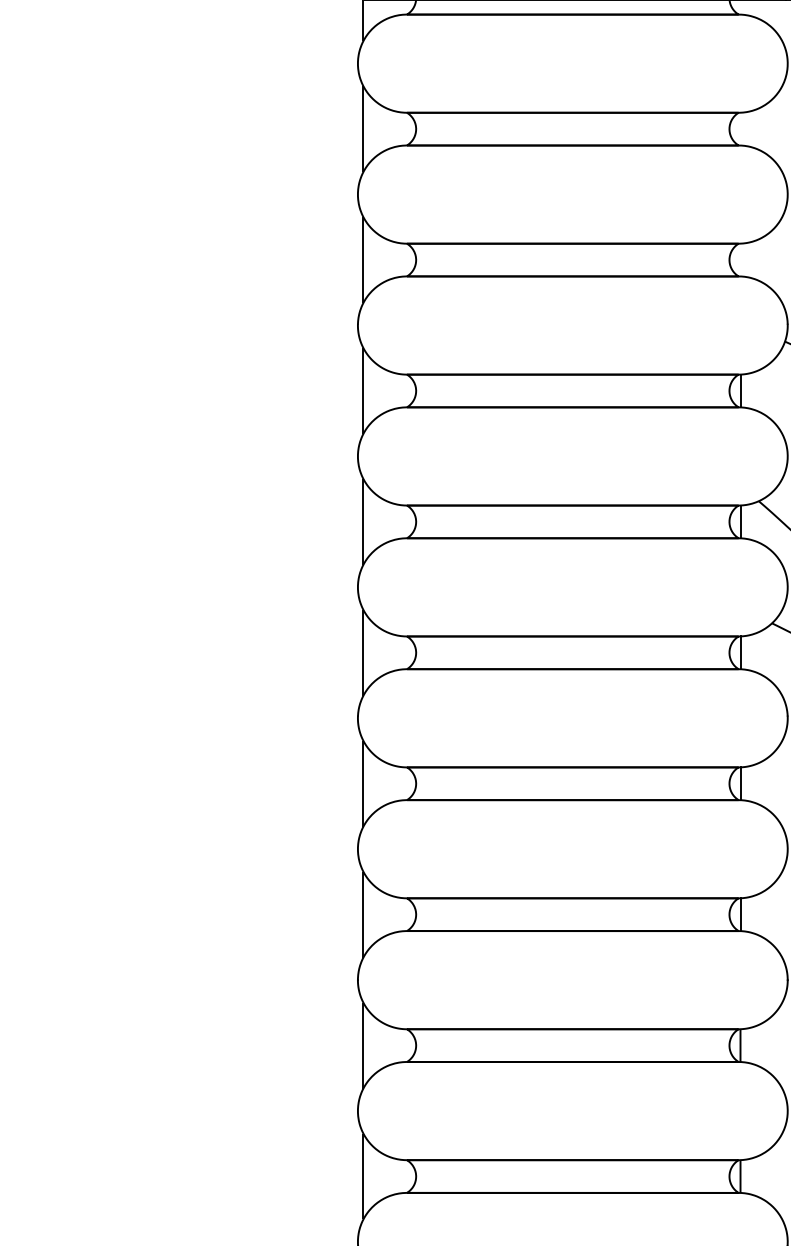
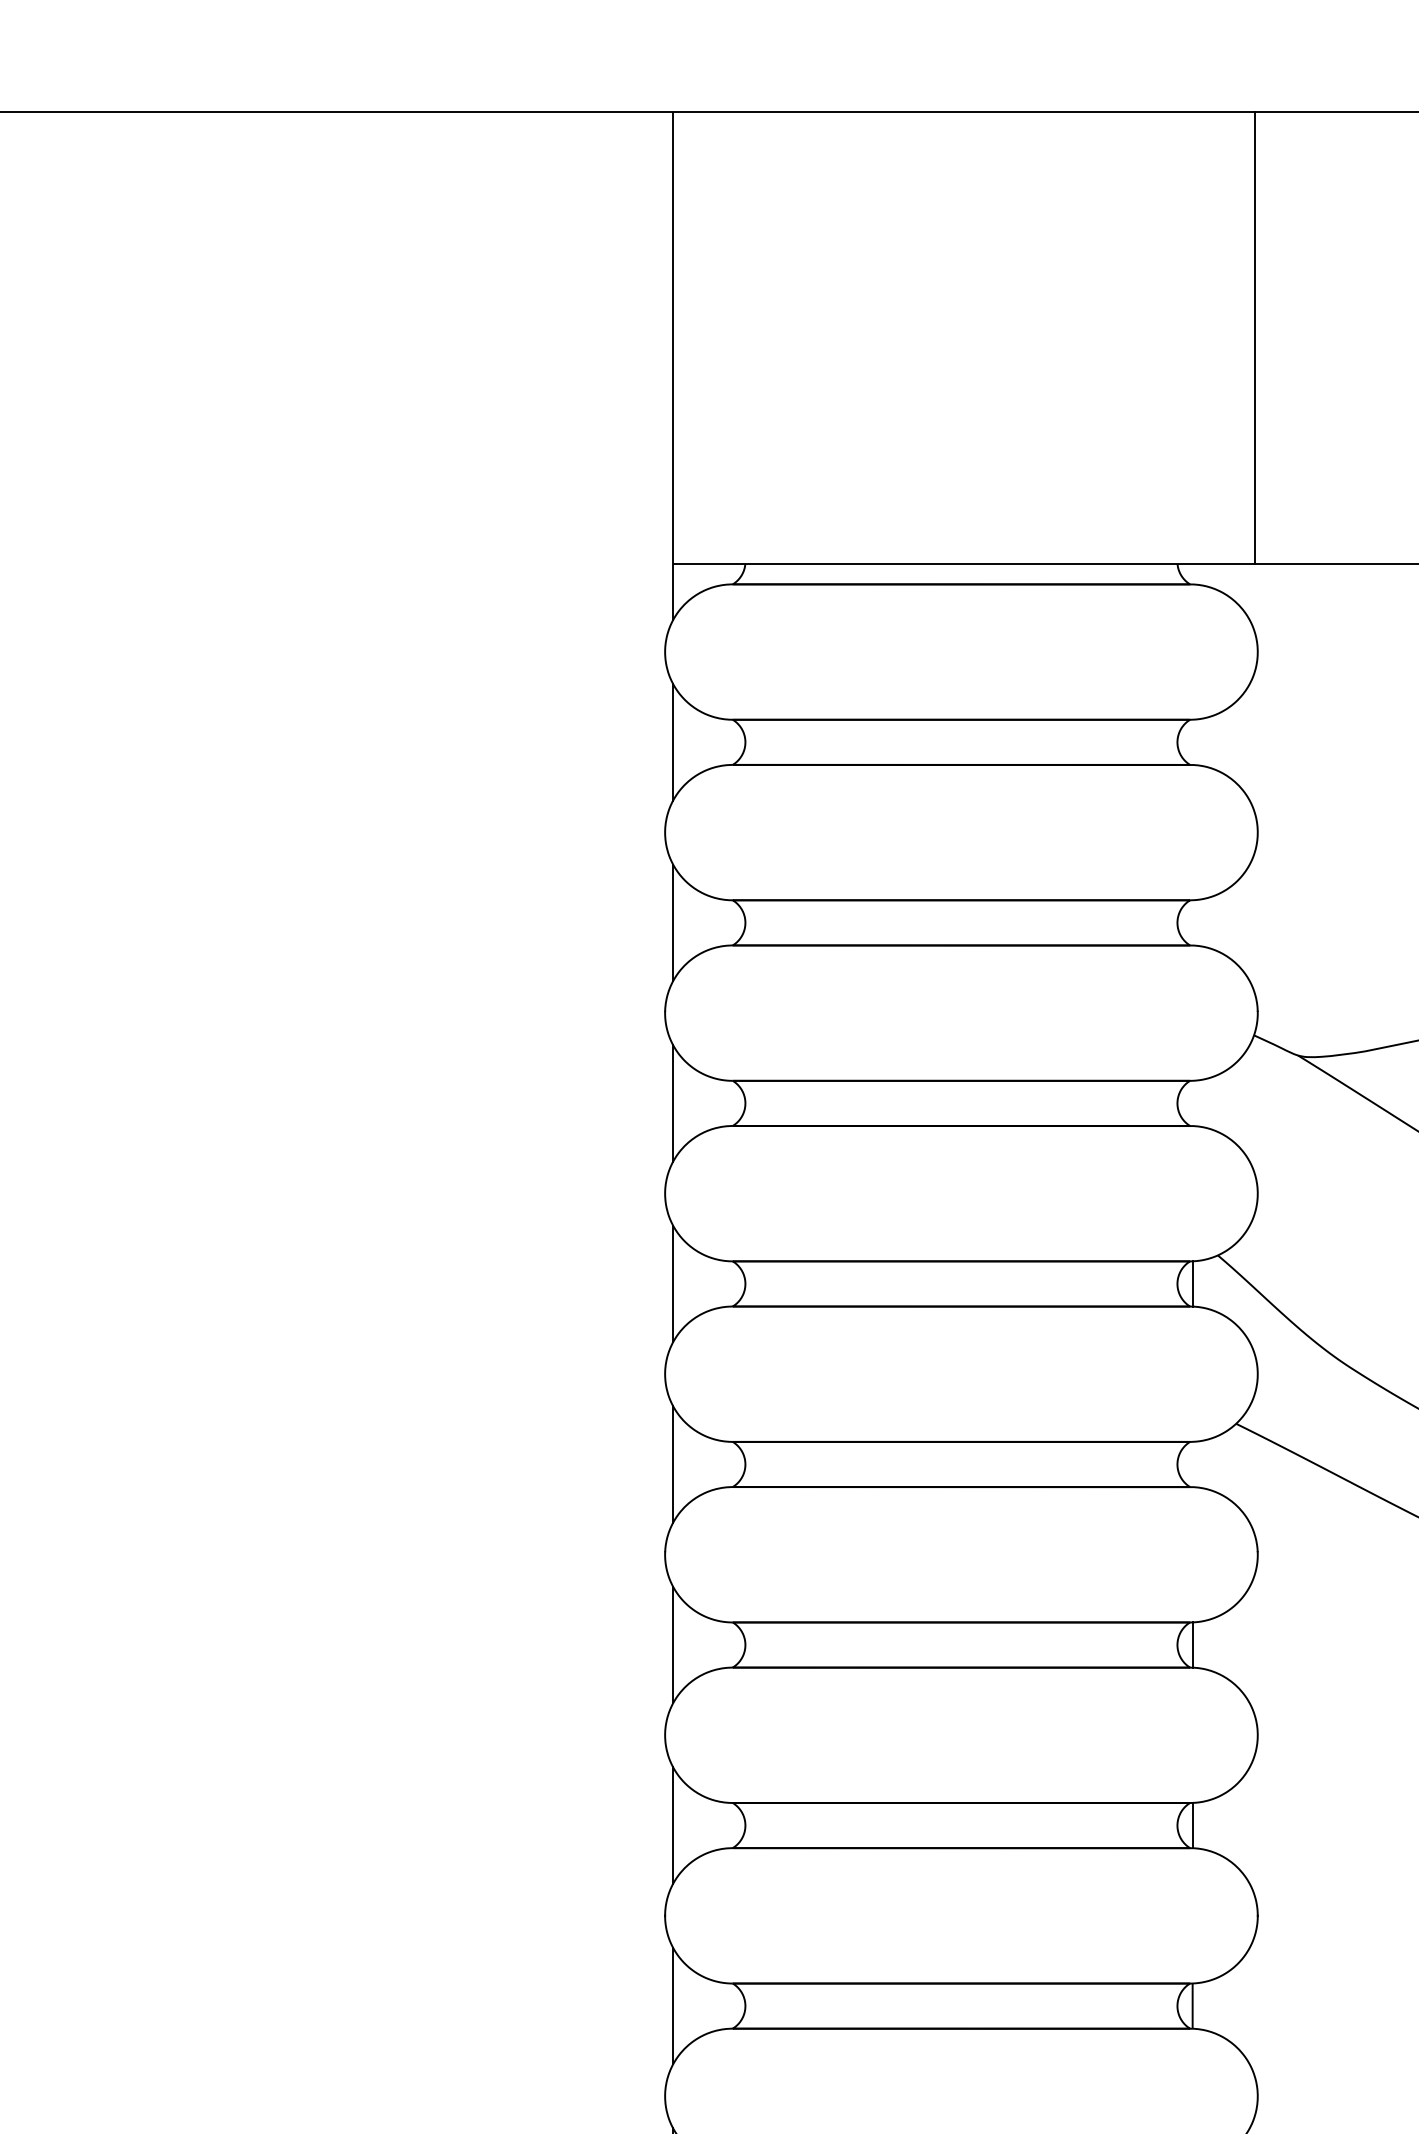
line: (740, 391) -> (1192, 1103), removed
line: (740, 652) -> (1192, 1464), removed

